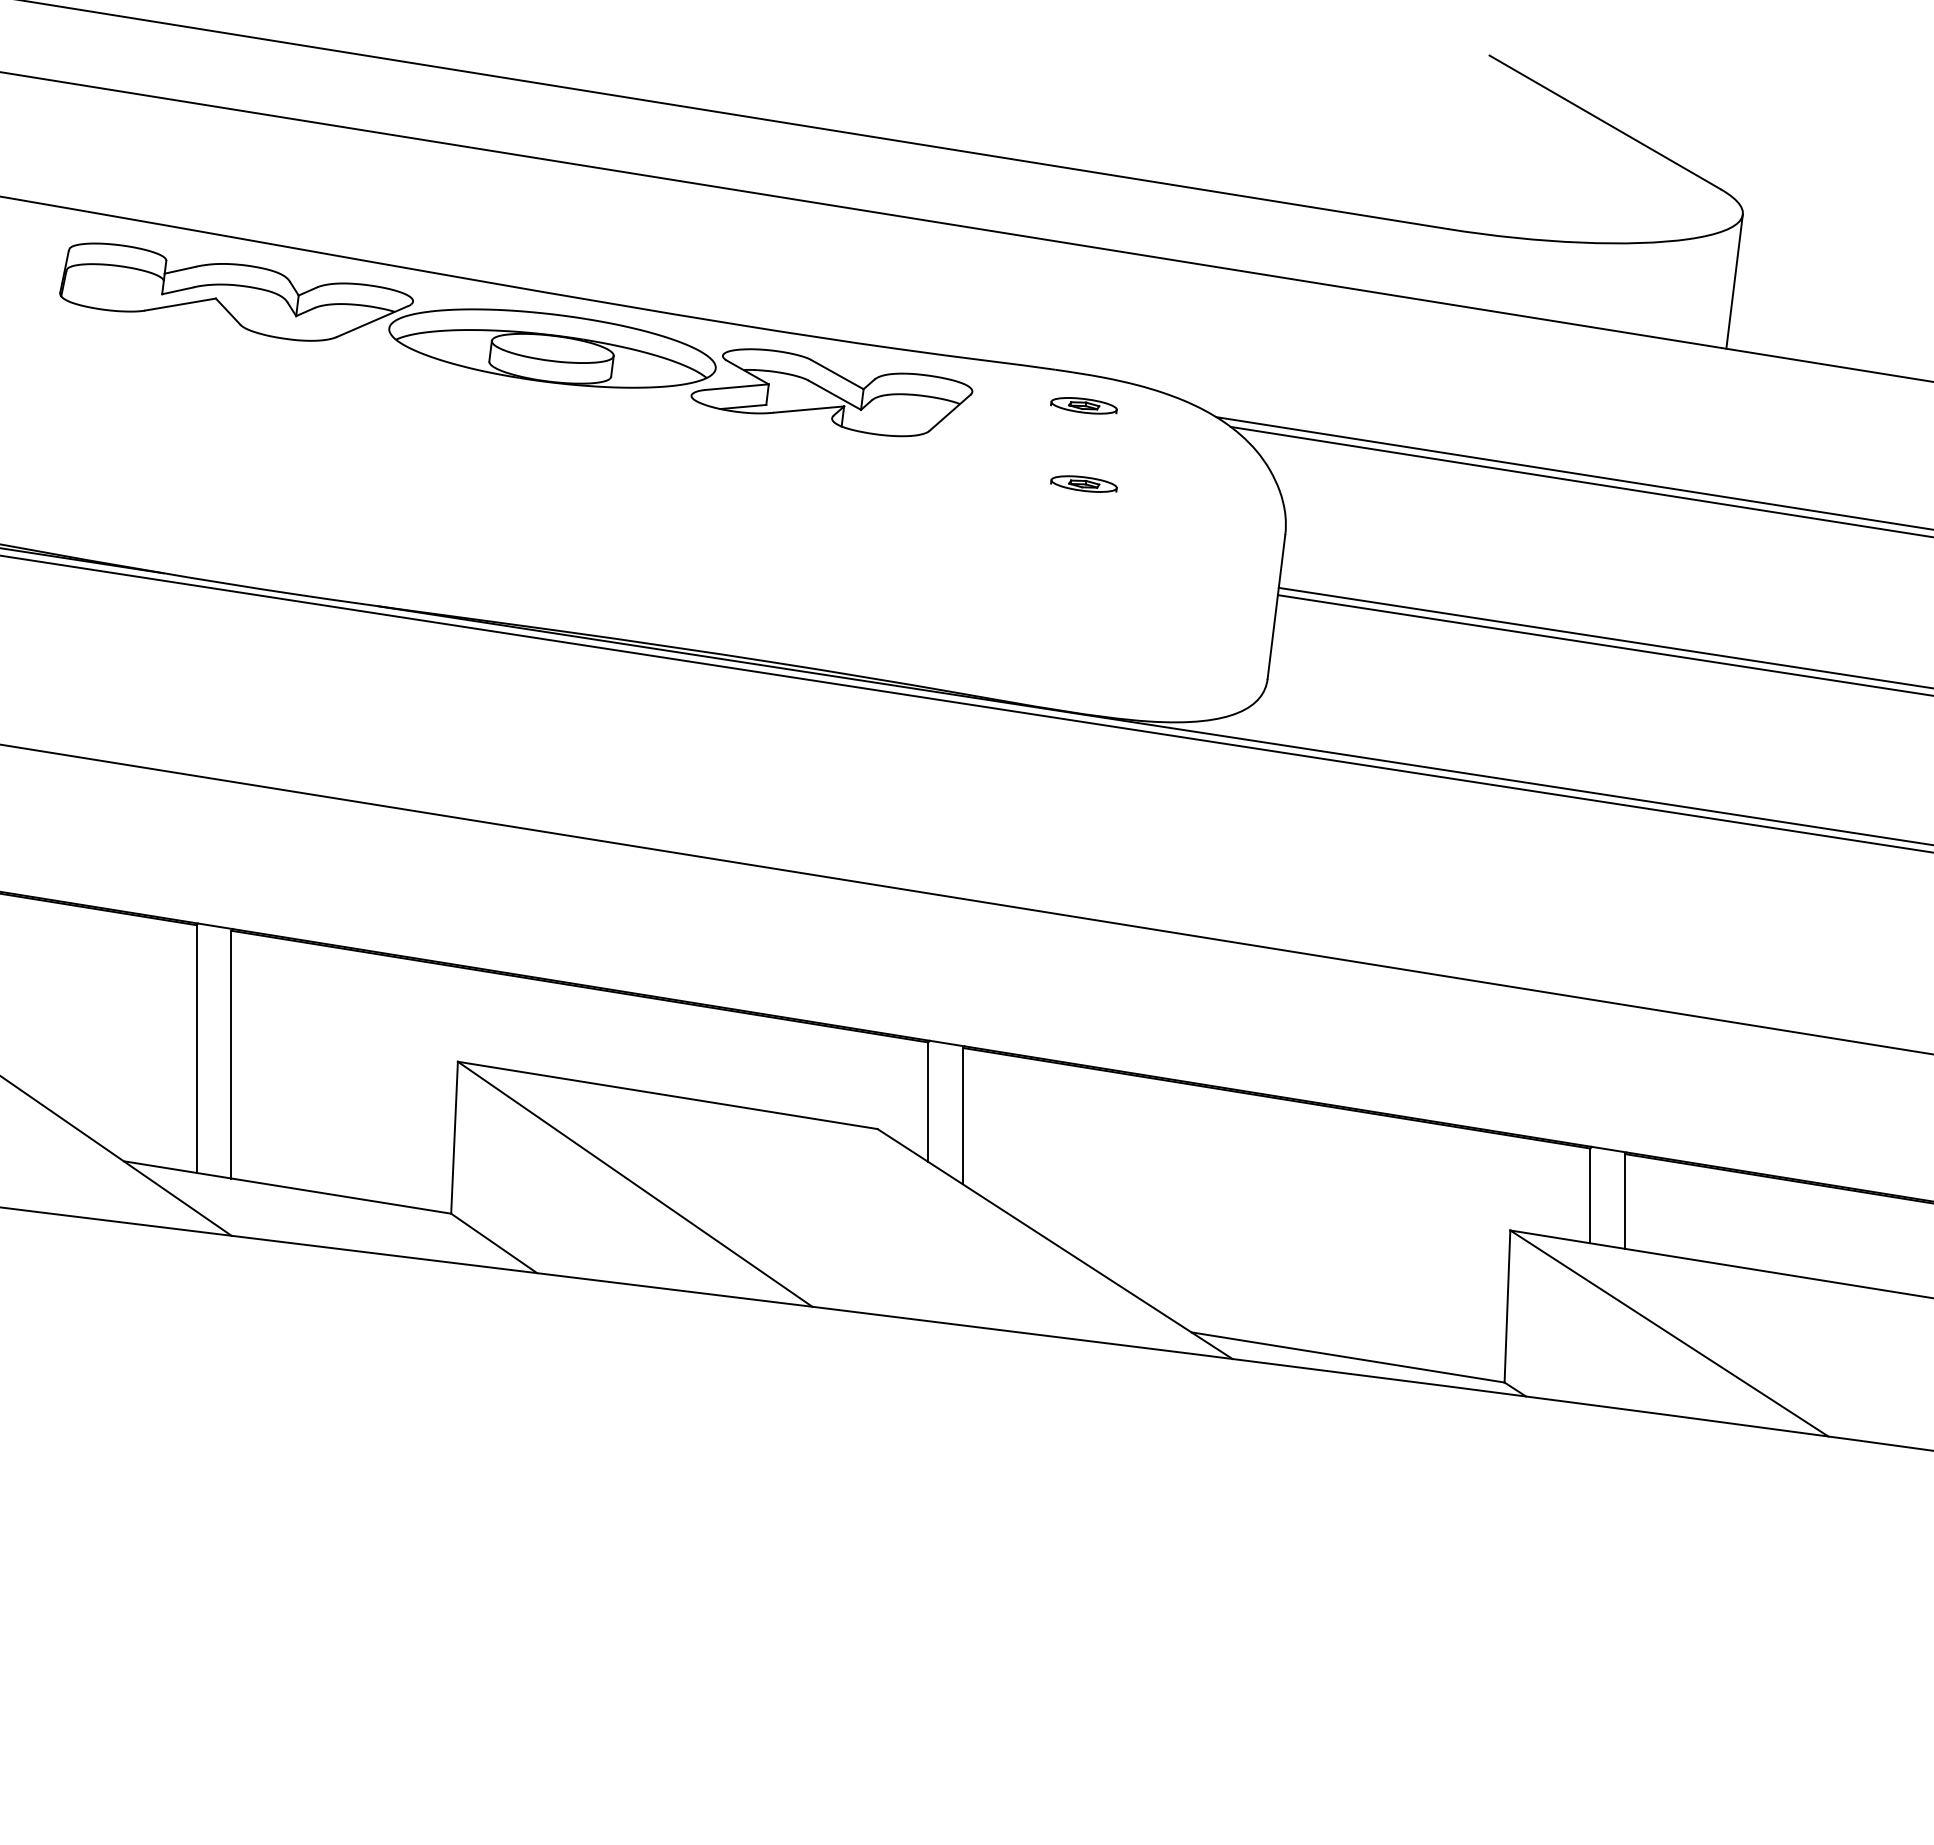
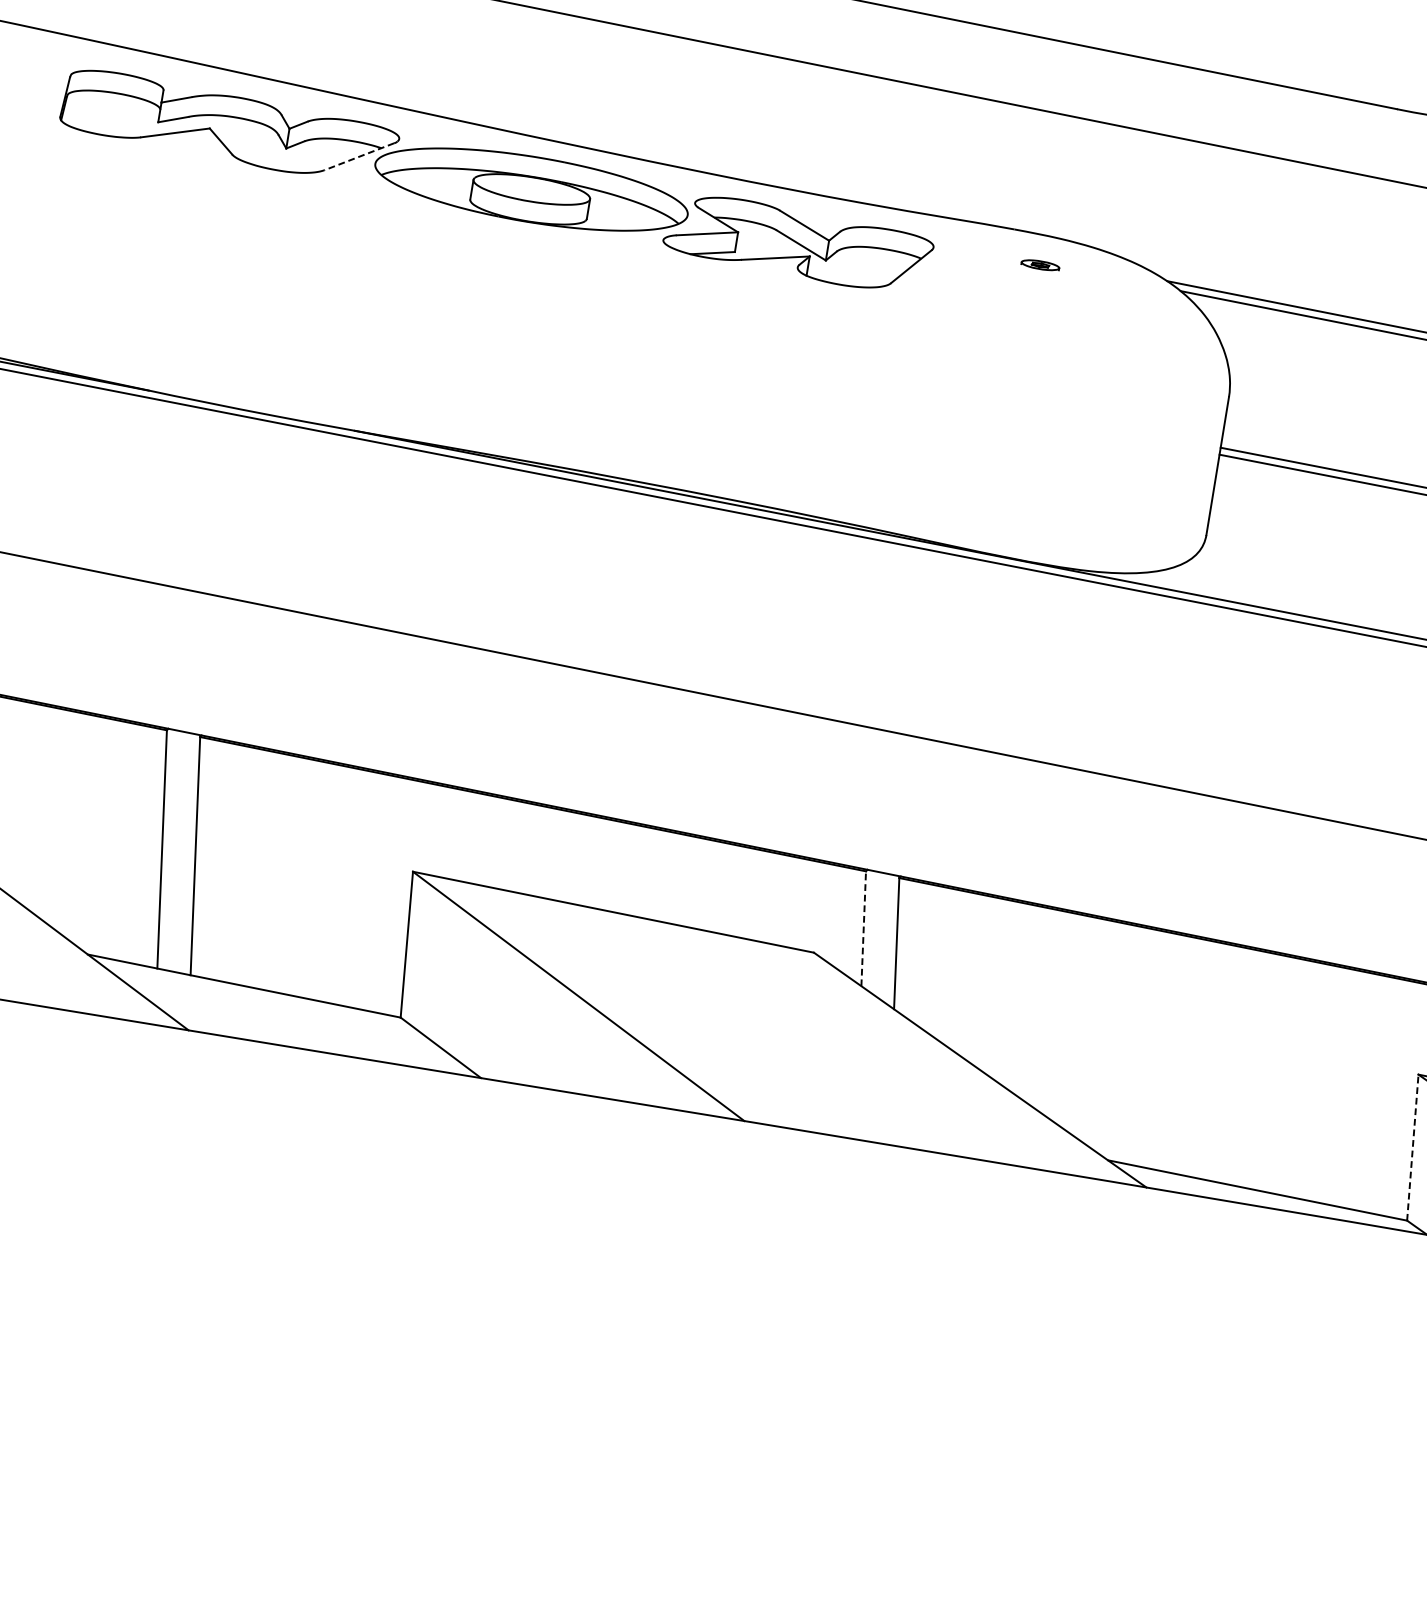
line: (372, 321) -> (359, 156), solid -> dashed
part: (1083, 405) -> (1039, 264), size x0.6
part: (1083, 483) -> (1036, 339), removed
line: (928, 1102) -> (863, 929), solid -> dashed
line: (1507, 1306) -> (1412, 1147), solid -> dashed

